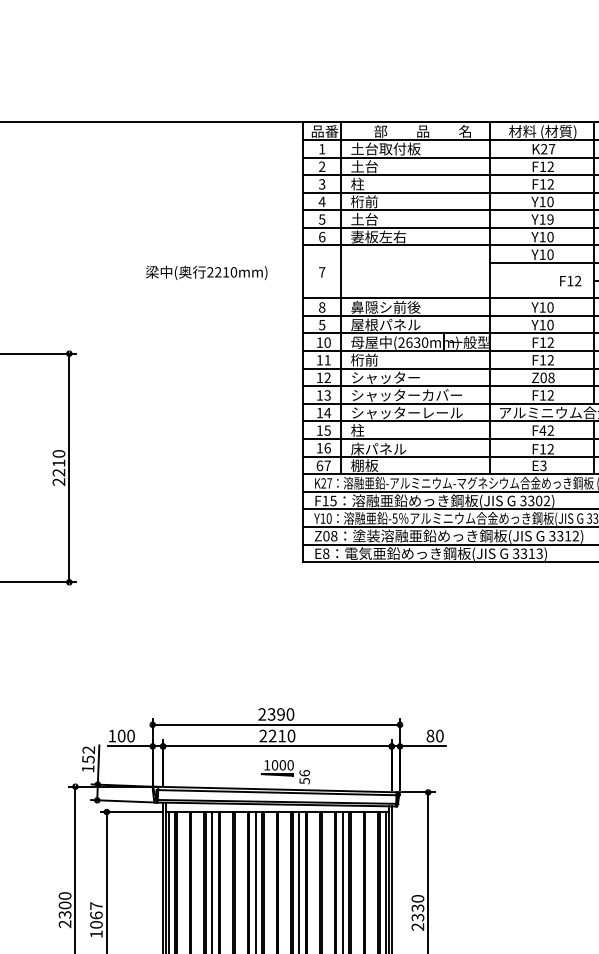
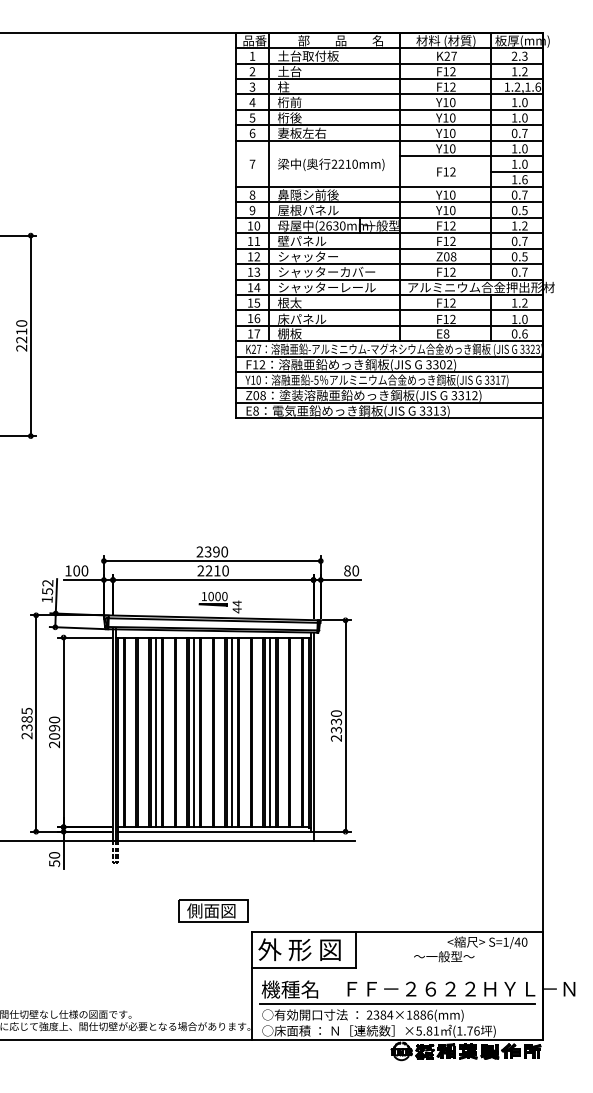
text: (364, 218) -> (289, 117), 土台 -> 桁後
text: (550, 218) -> (452, 117), Y19 -> Y10
text: (206, 272) -> (331, 164), moved
text: (570, 280) -> (446, 171), moved
text: (322, 323) -> (252, 209), 5 -> 9
text: (379, 359) -> (302, 240), 桁前 -> 壁パネル
text: (365, 429) -> (290, 302), 柱 -> 根太
text: (543, 429) -> (446, 302), F42 -> F12
text: (319, 465) -> (250, 333), 67 -> 17
text: (543, 465) -> (446, 333), E3 -> E8
text: (333, 500) -> (262, 364), F15 -> F12
text: (303, 776) -> (236, 606), 56 -> 44
text: (64, 899) -> (26, 714), 2300 -> 2385
text: (96, 920) -> (54, 732), 1067 -> 2090

